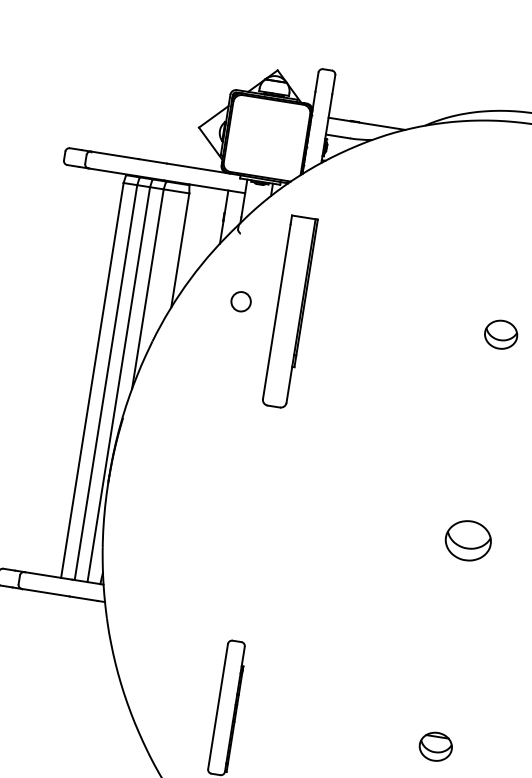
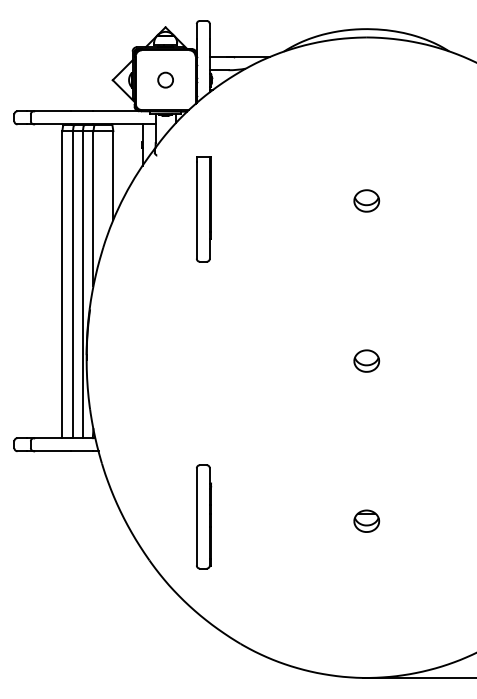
circle: (241, 300) -> (165, 79), moved
part: (289, 312) -> (203, 209), size x0.71
part: (468, 539) -> (366, 360), size x0.71

